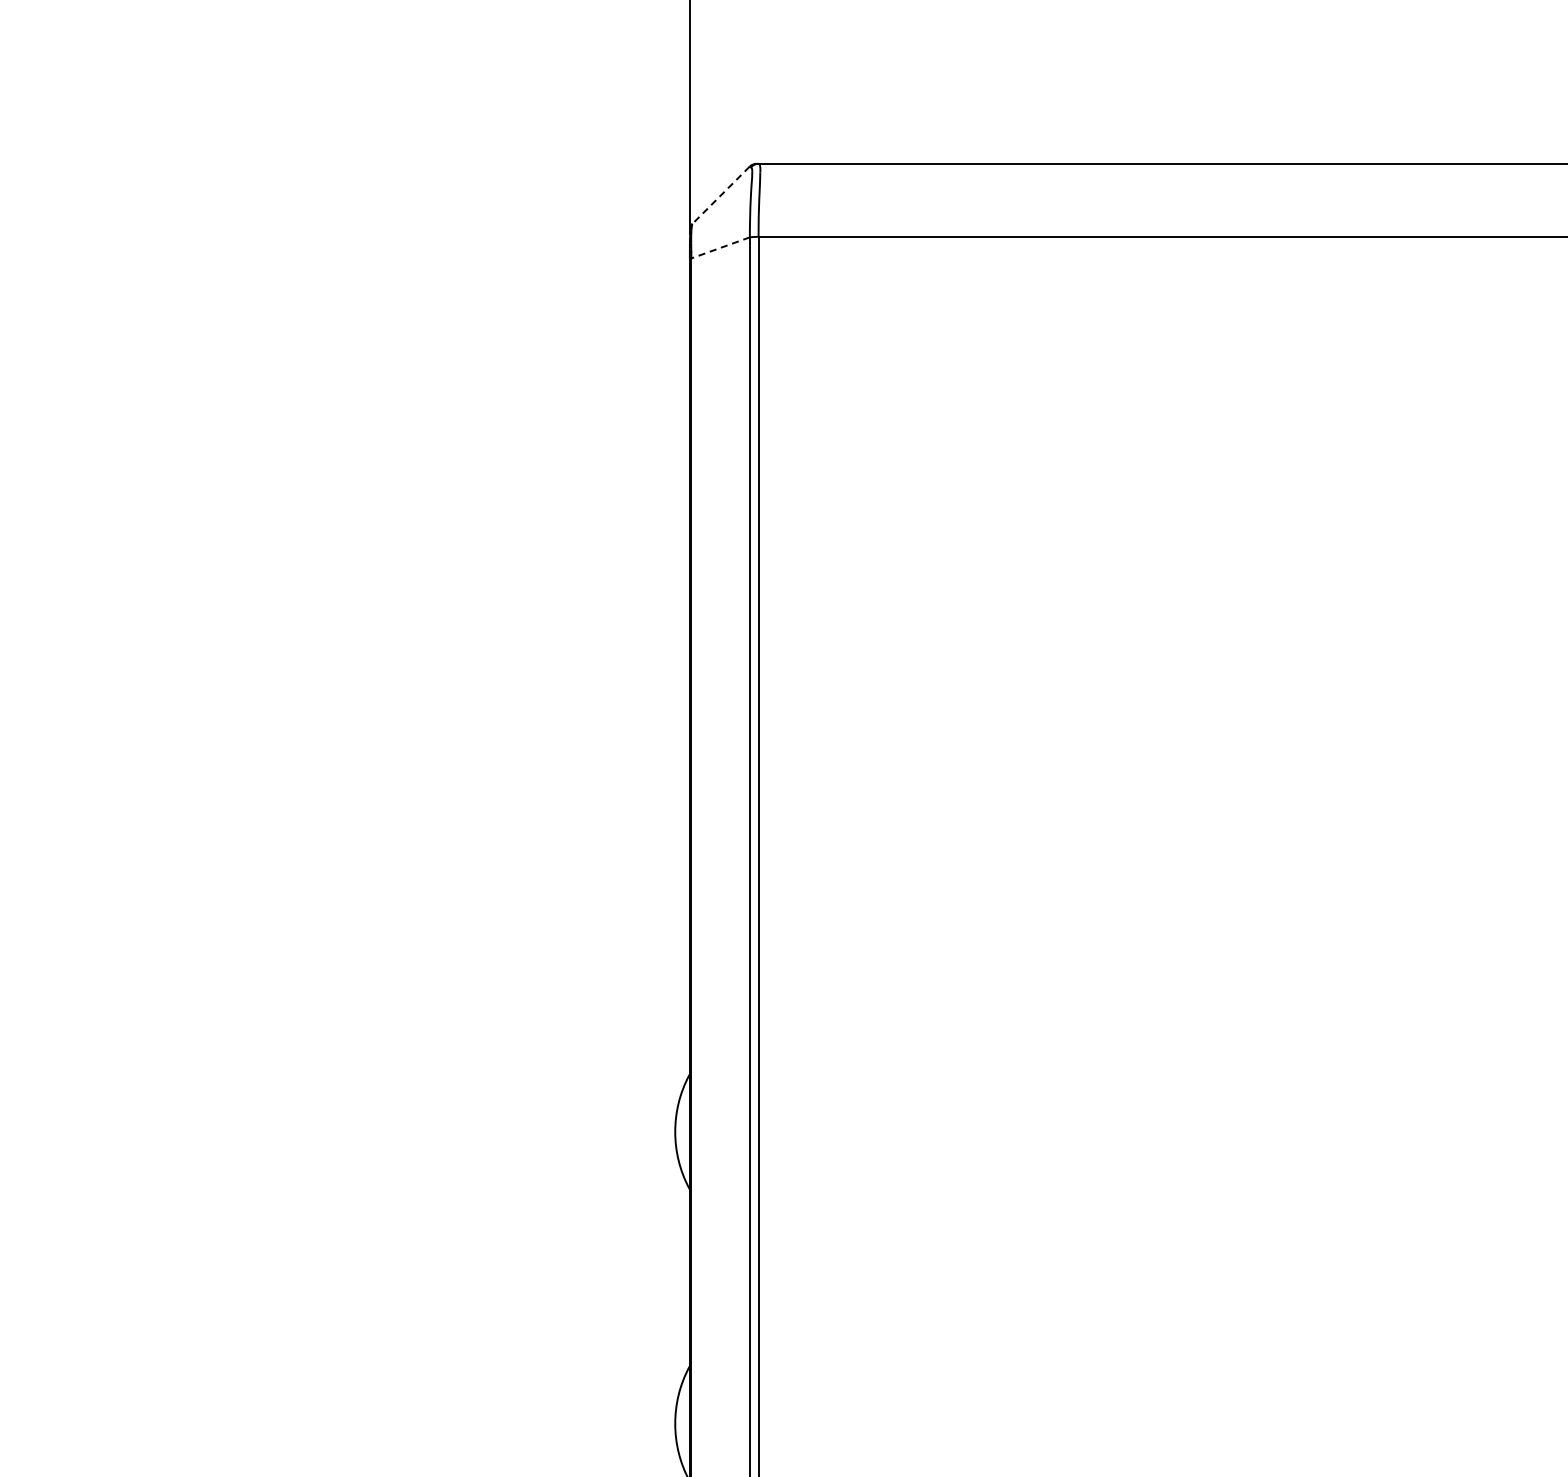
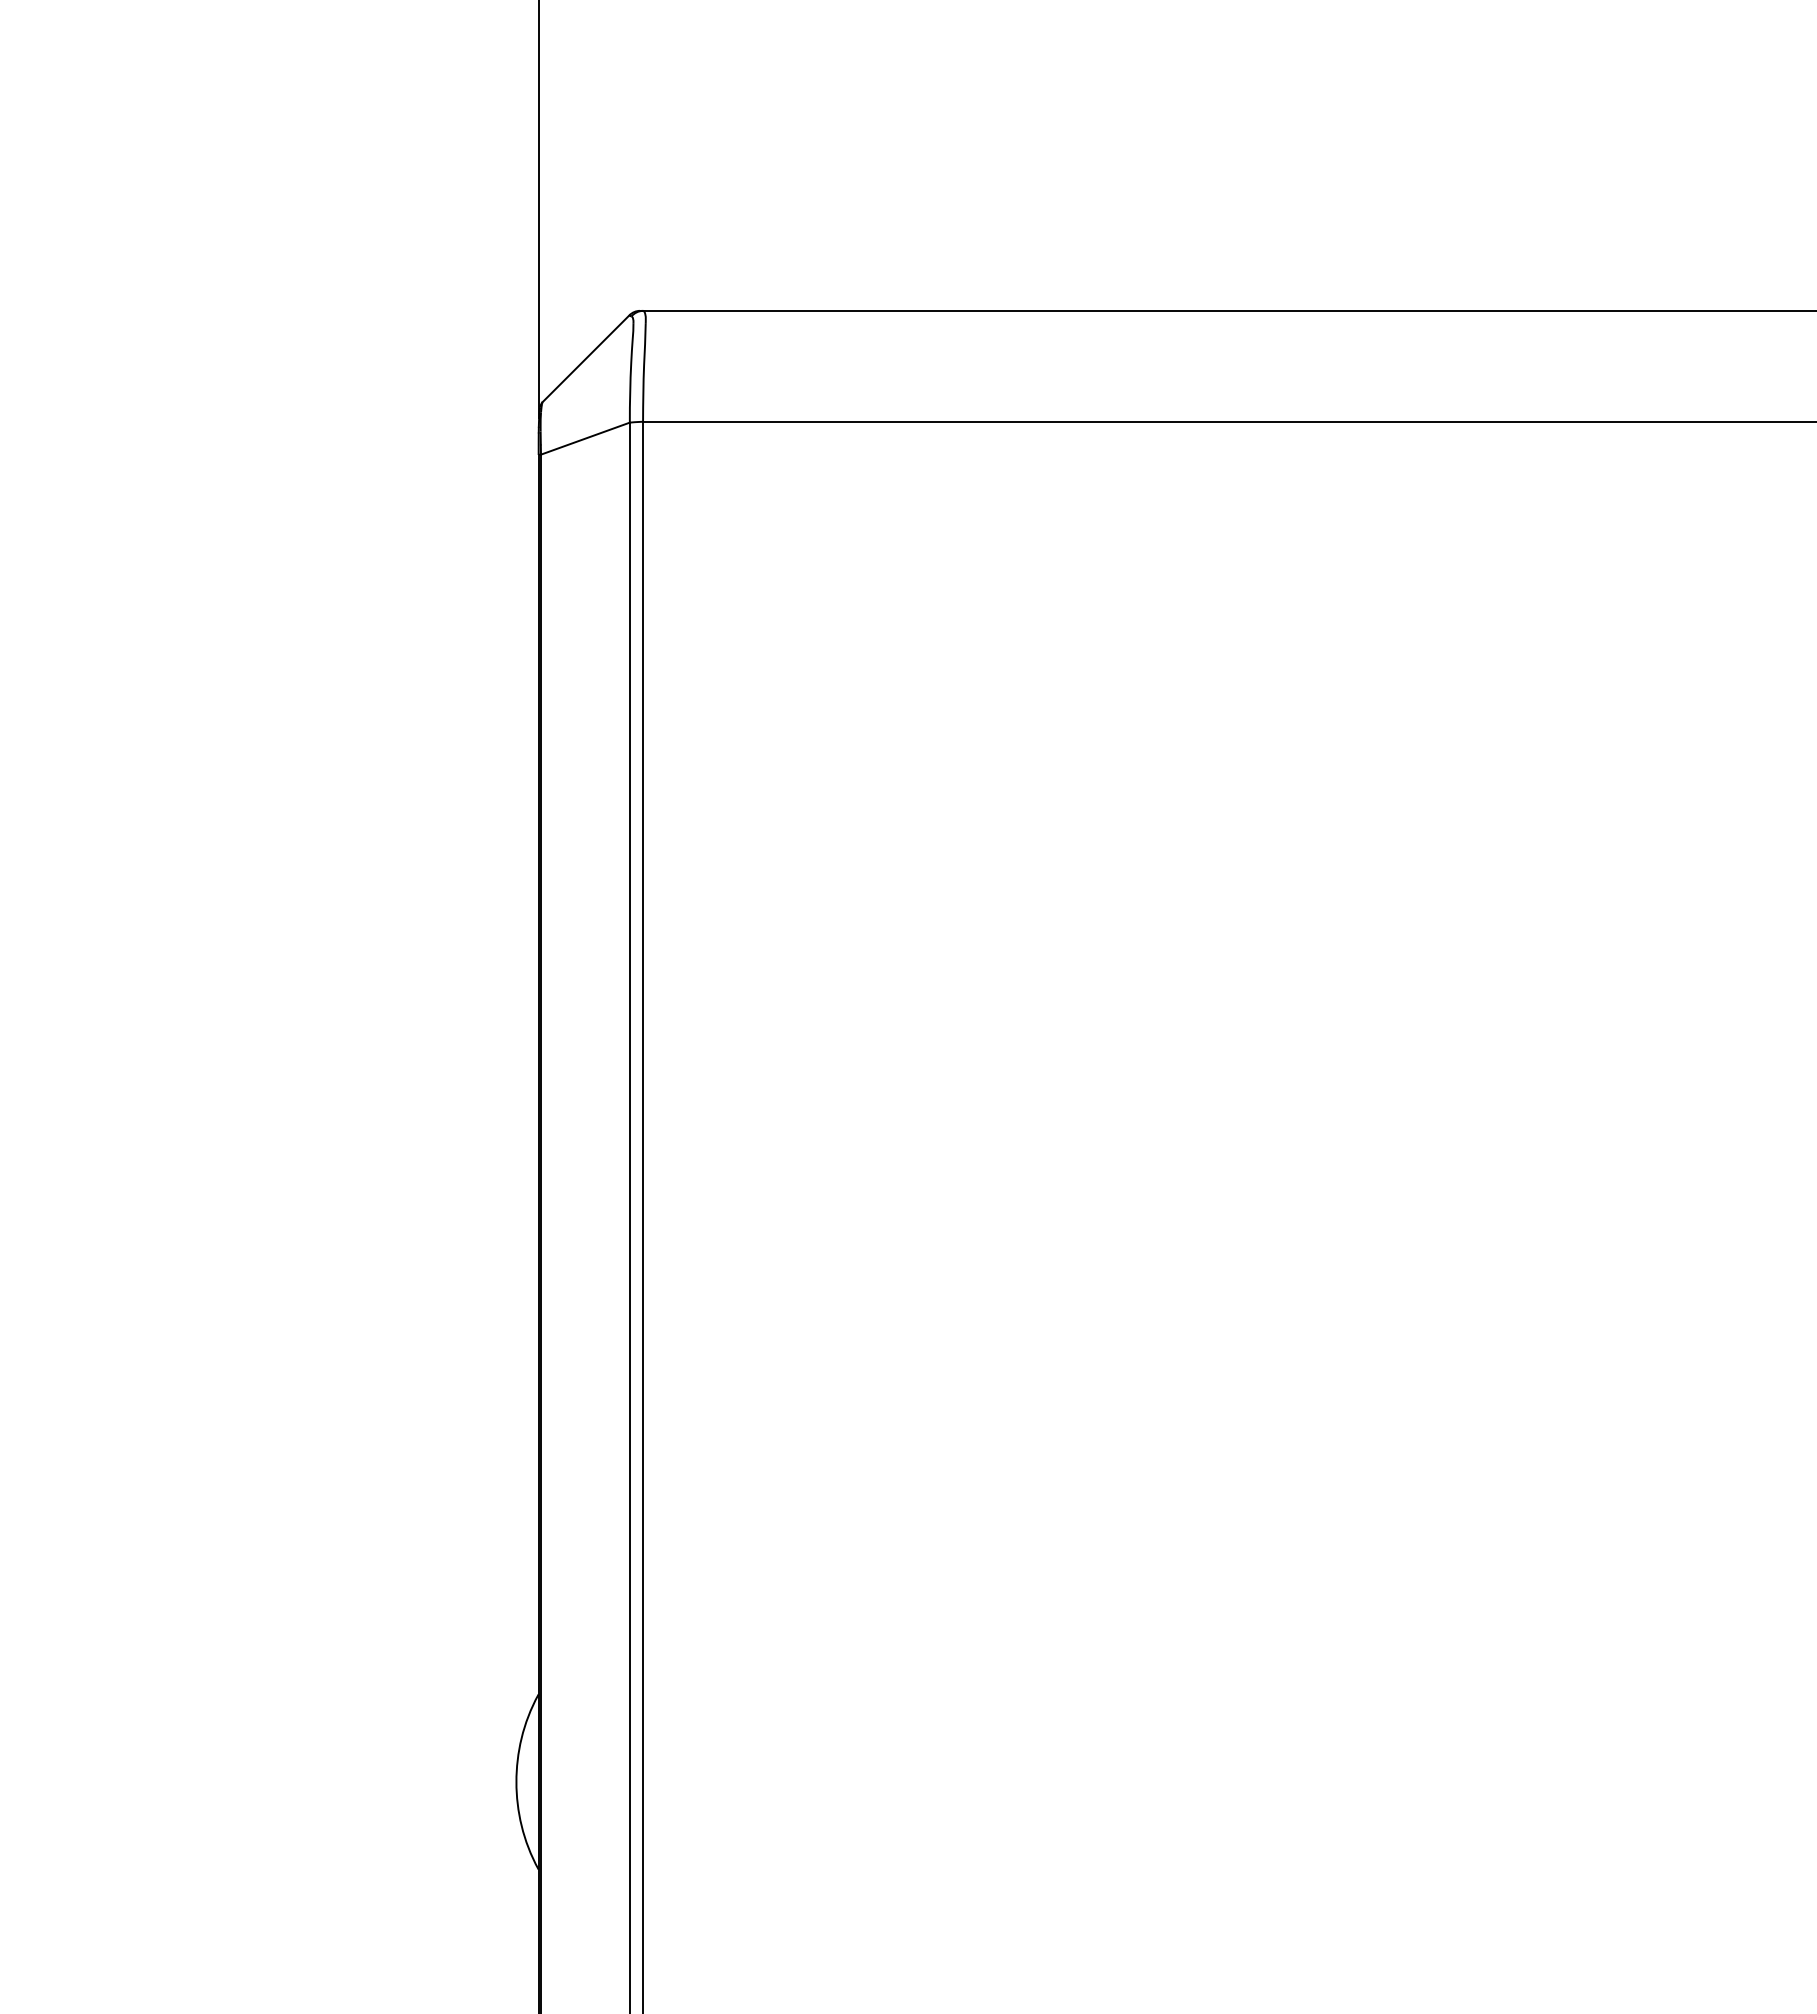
line: (720, 195) -> (585, 359), dashed -> solid
line: (720, 248) -> (585, 439), dashed -> solid

